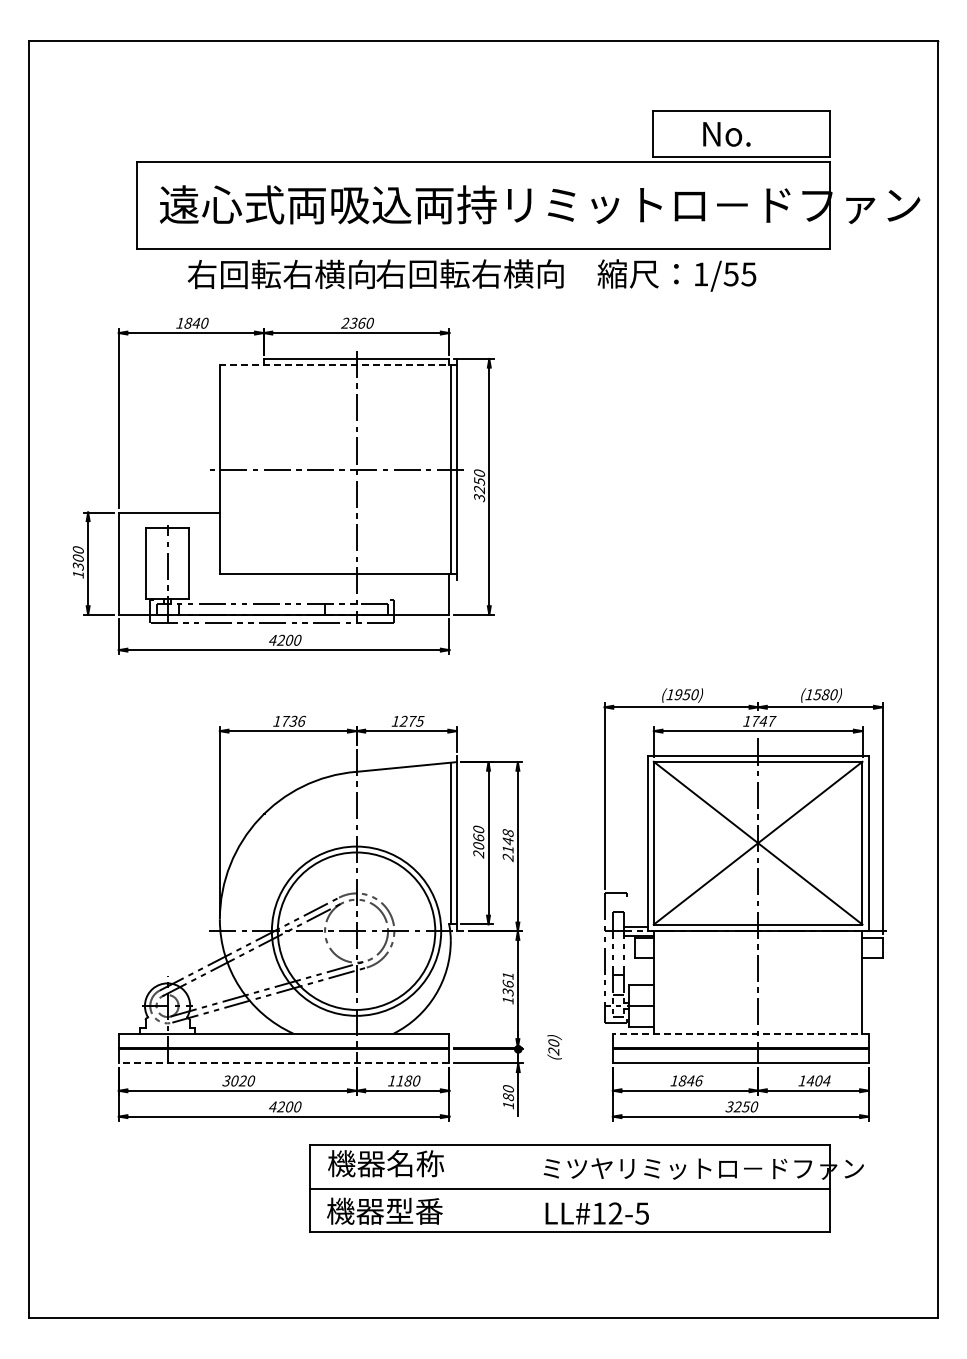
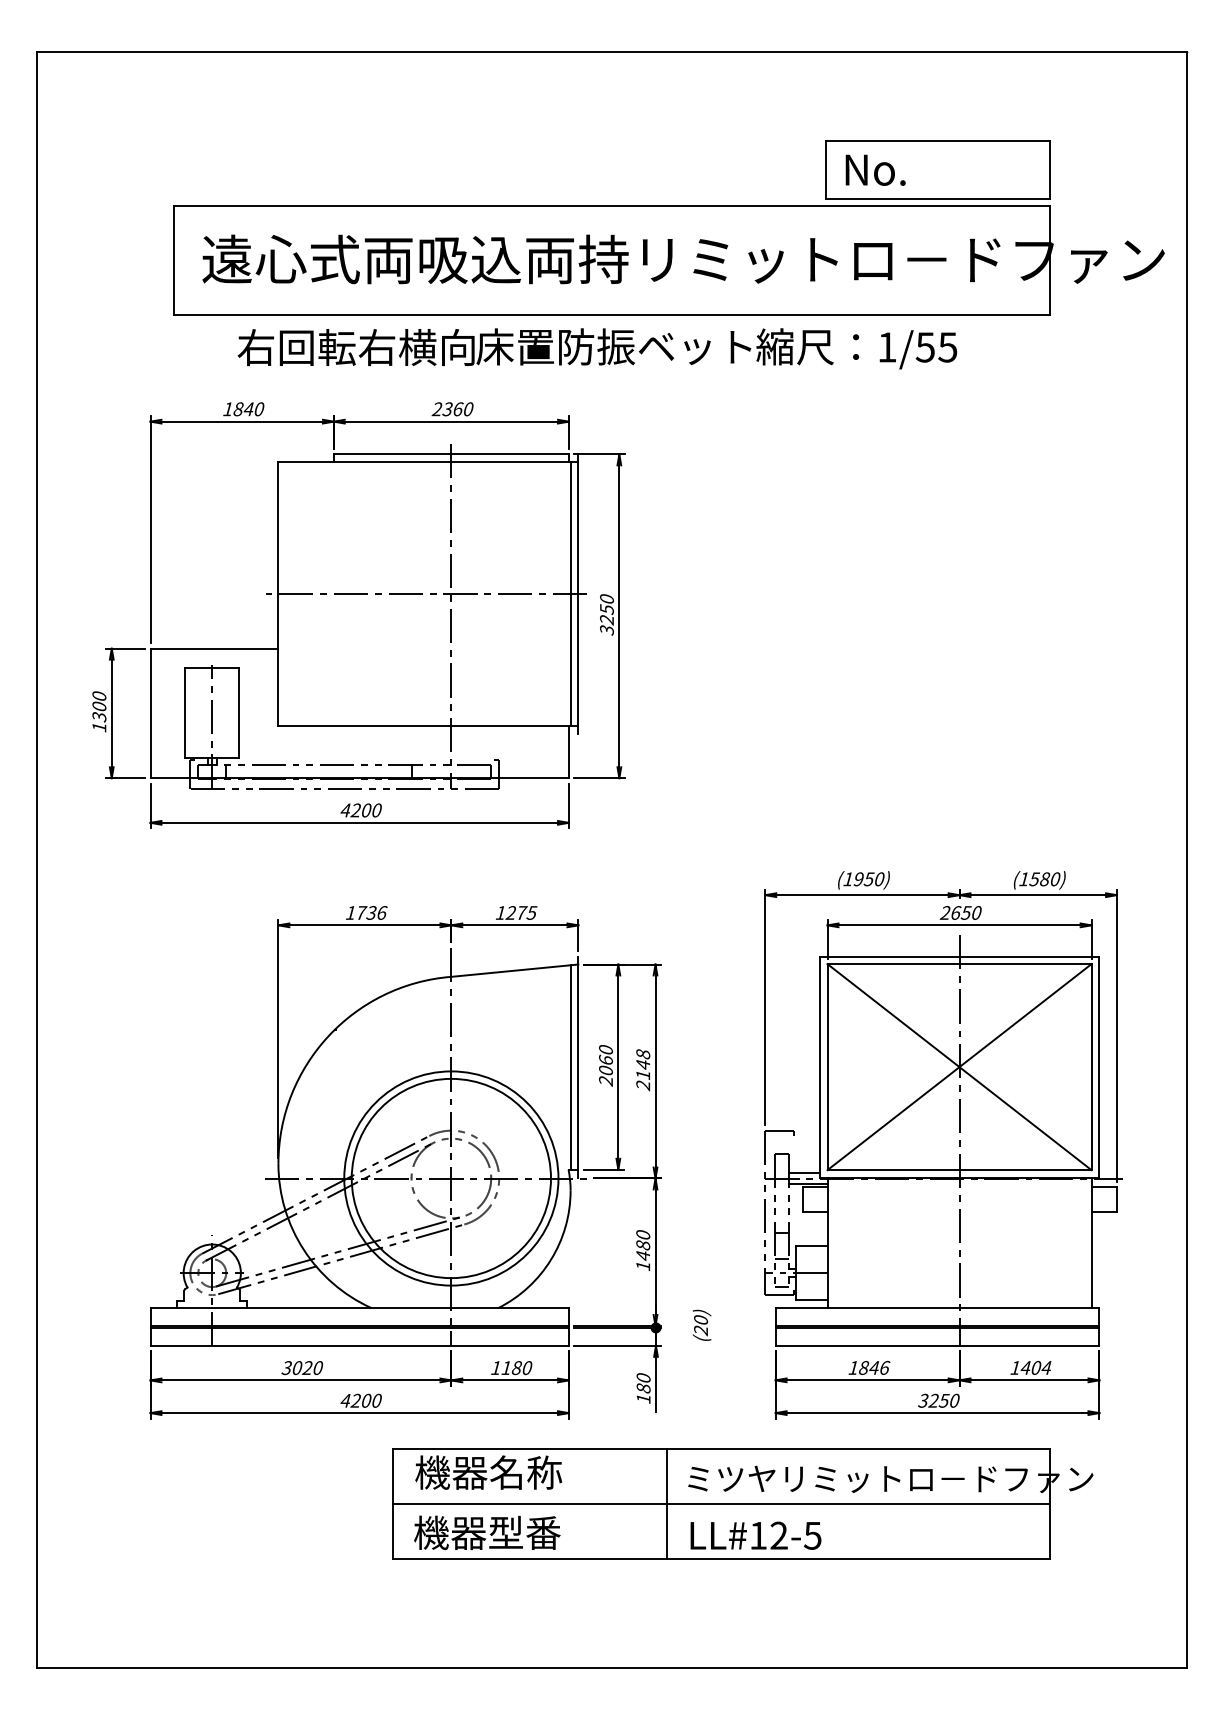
text: (726, 134) -> (875, 170), moved
text: (484, 273) -> (613, 346), 右回転右横向 -> 床置防振ベット
line: (338, 365) -> (428, 462), dashed -> solid
text: (759, 720) -> (961, 911), 1747 -> 2650
text: (507, 984) -> (642, 1245), 1361 -> 1480
line: (740, 1033) -> (937, 1307), dashed -> solid
line: (283, 1063) -> (358, 1345), dashed -> solid
line: (526, 1188) -> (666, 1504), added

